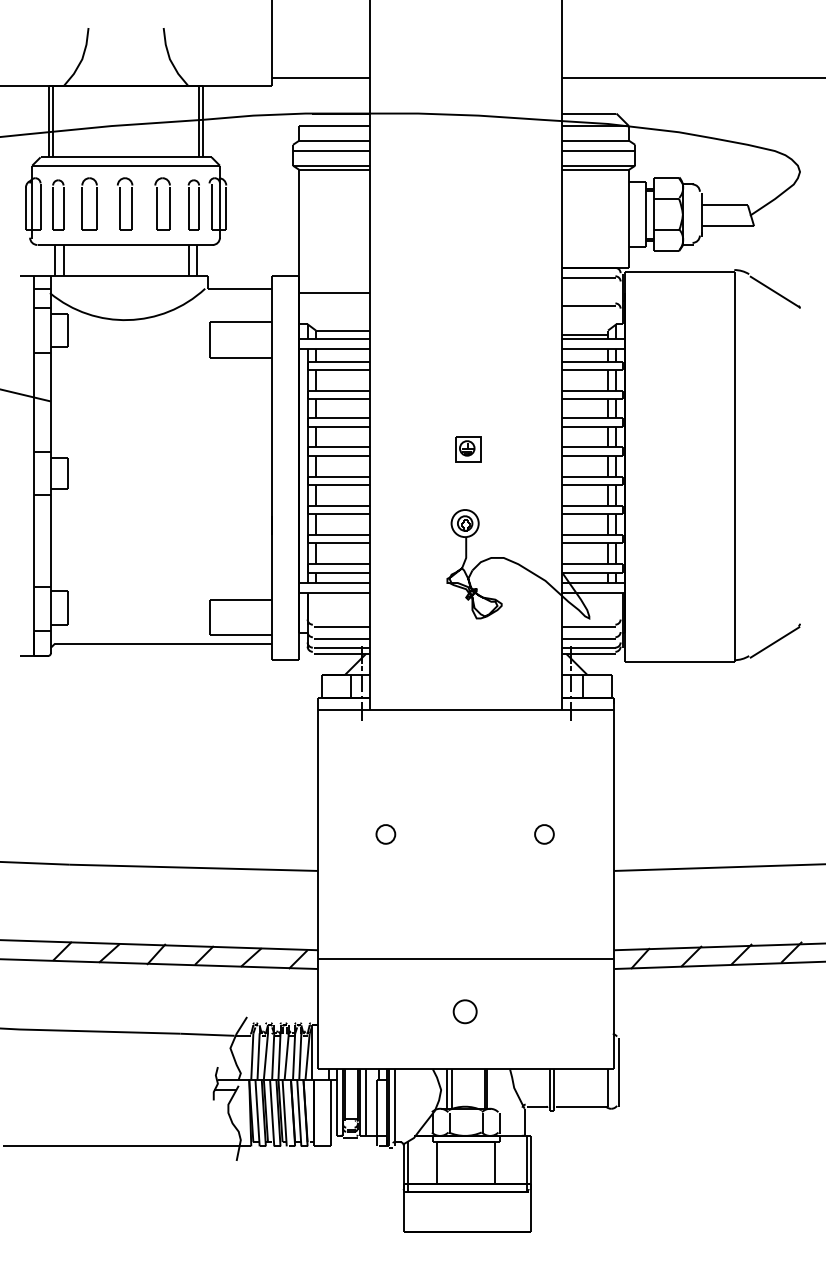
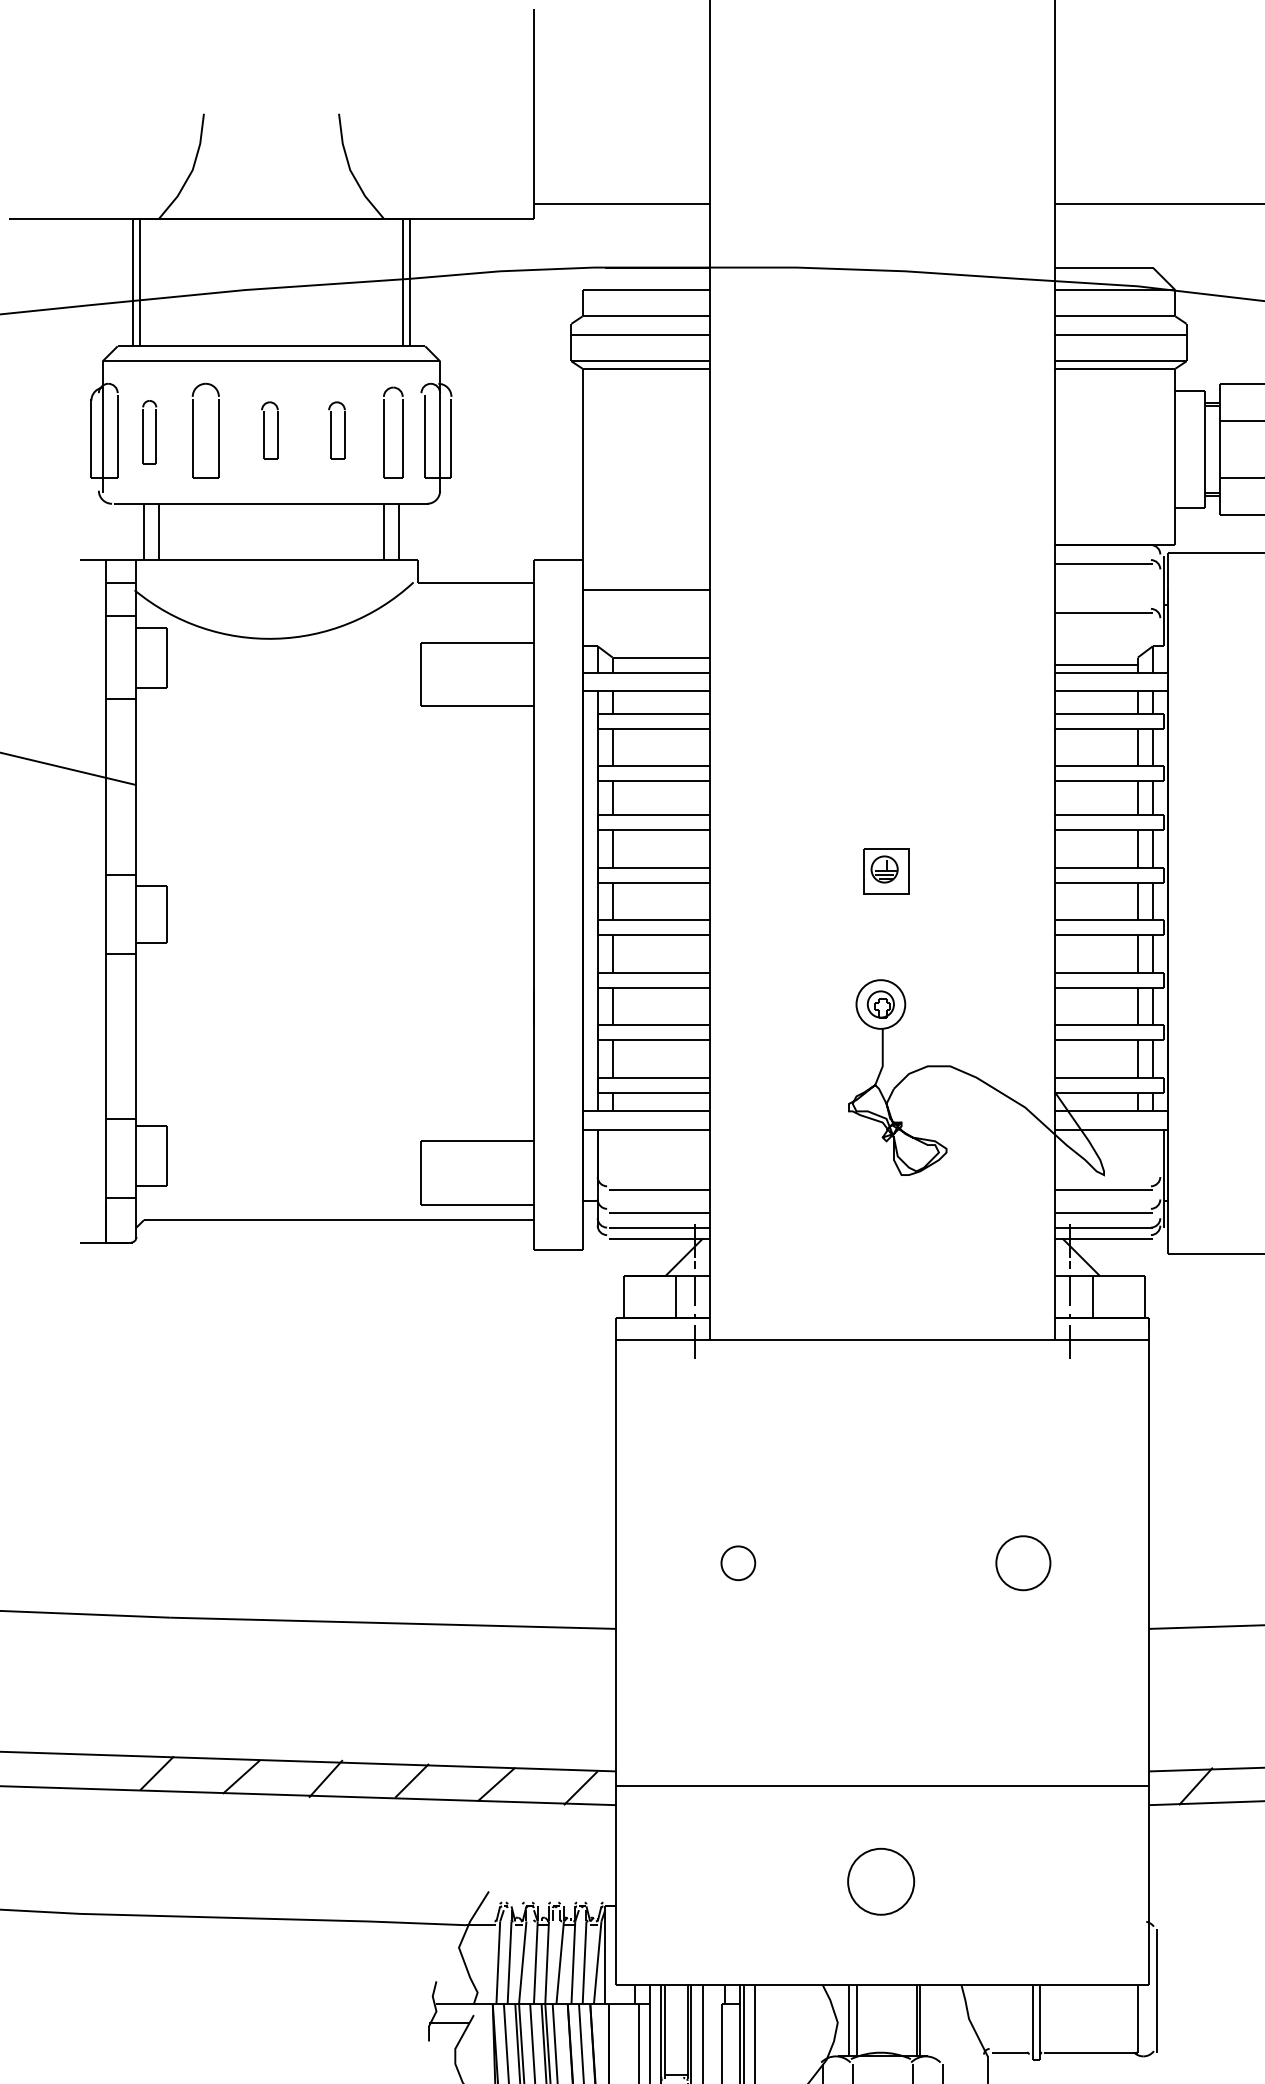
part: (125, 203) -> (270, 429), size x0.6
part: (162, 203) -> (336, 429), size x0.6
part: (58, 204) -> (149, 431), size x0.7
part: (544, 834) -> (1023, 1563), size x1.6
part: (464, 1011) -> (879, 1881), size x1.6

